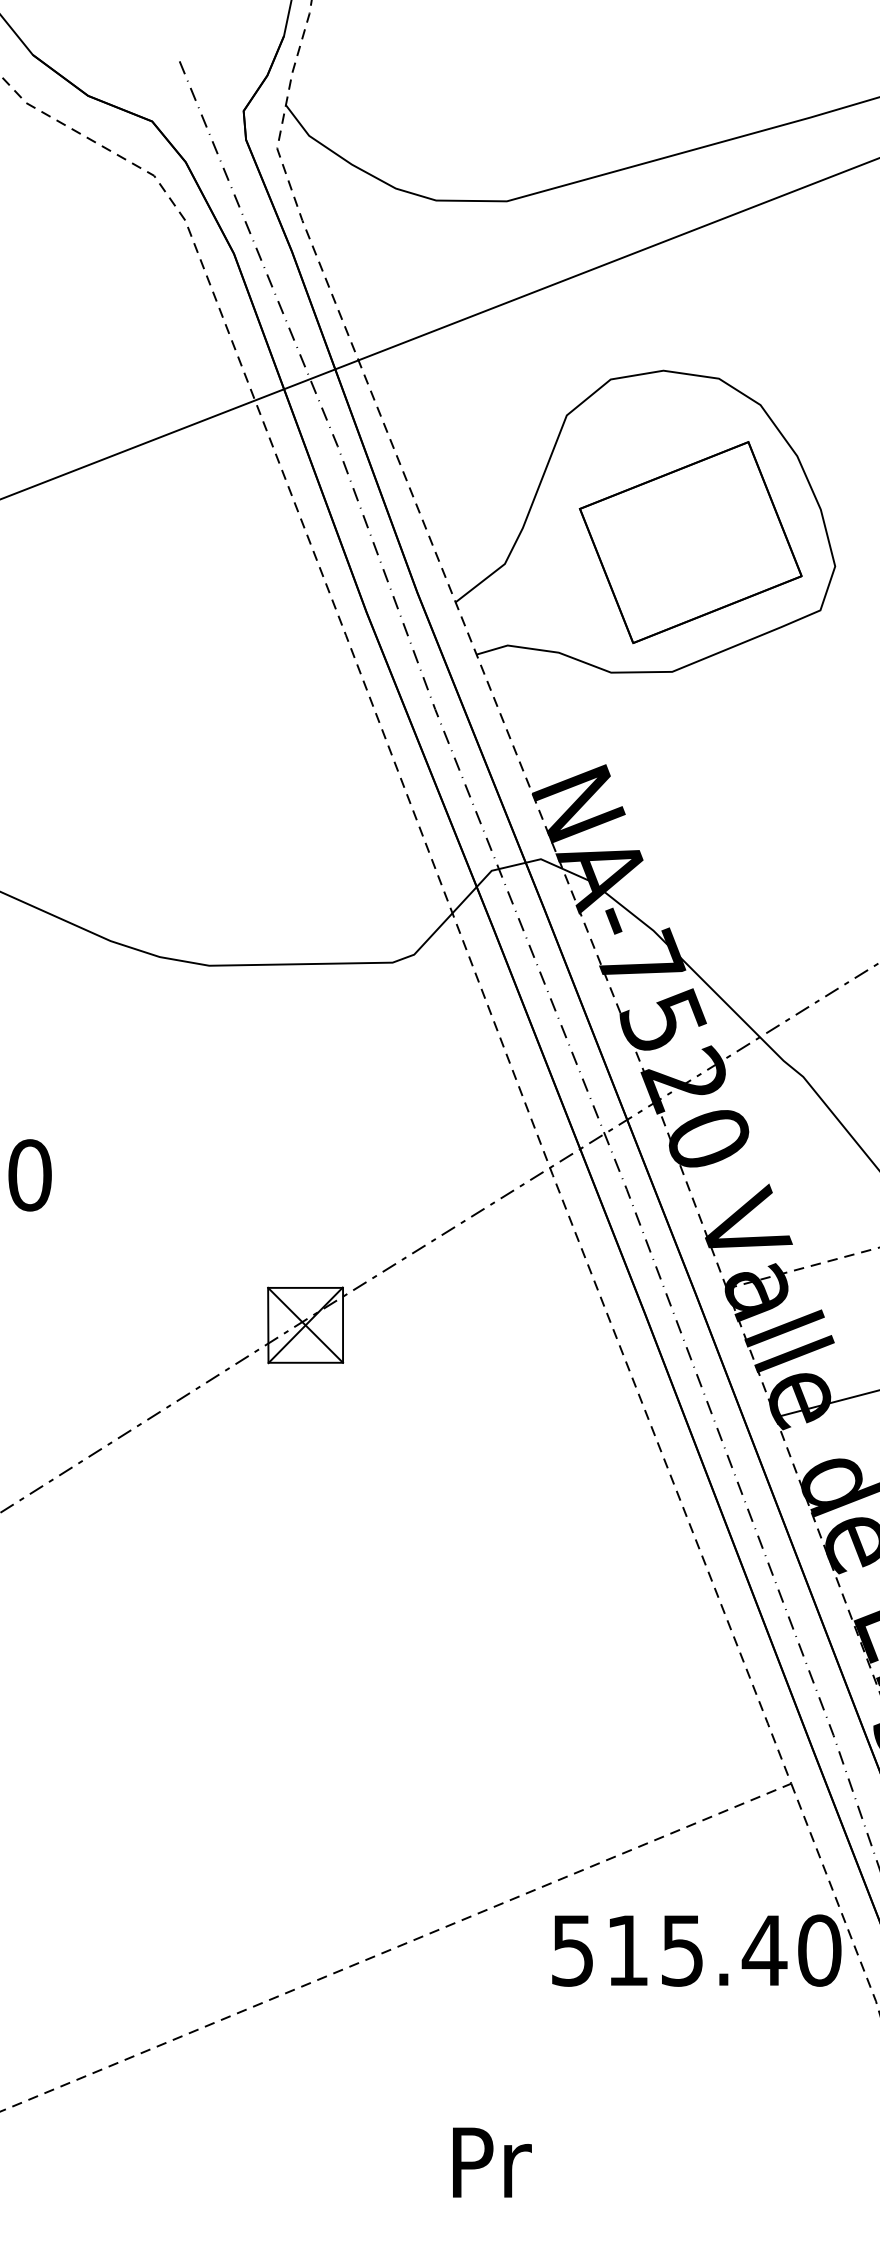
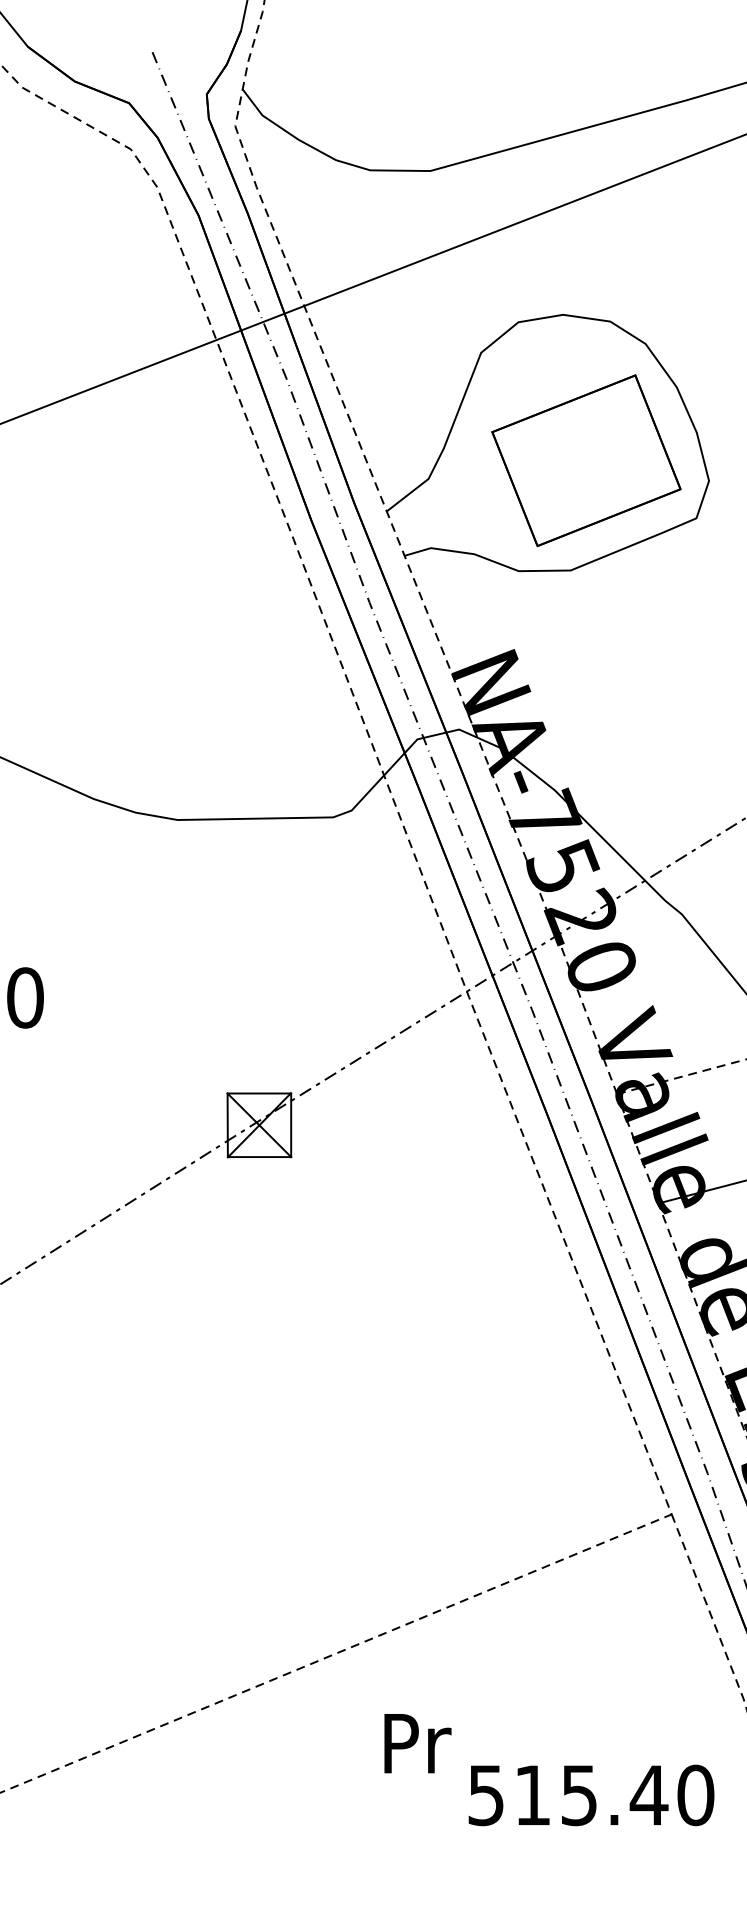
text: (696, 1950) -> (591, 1795), moved
text: (492, 2162) -> (418, 1743), moved

